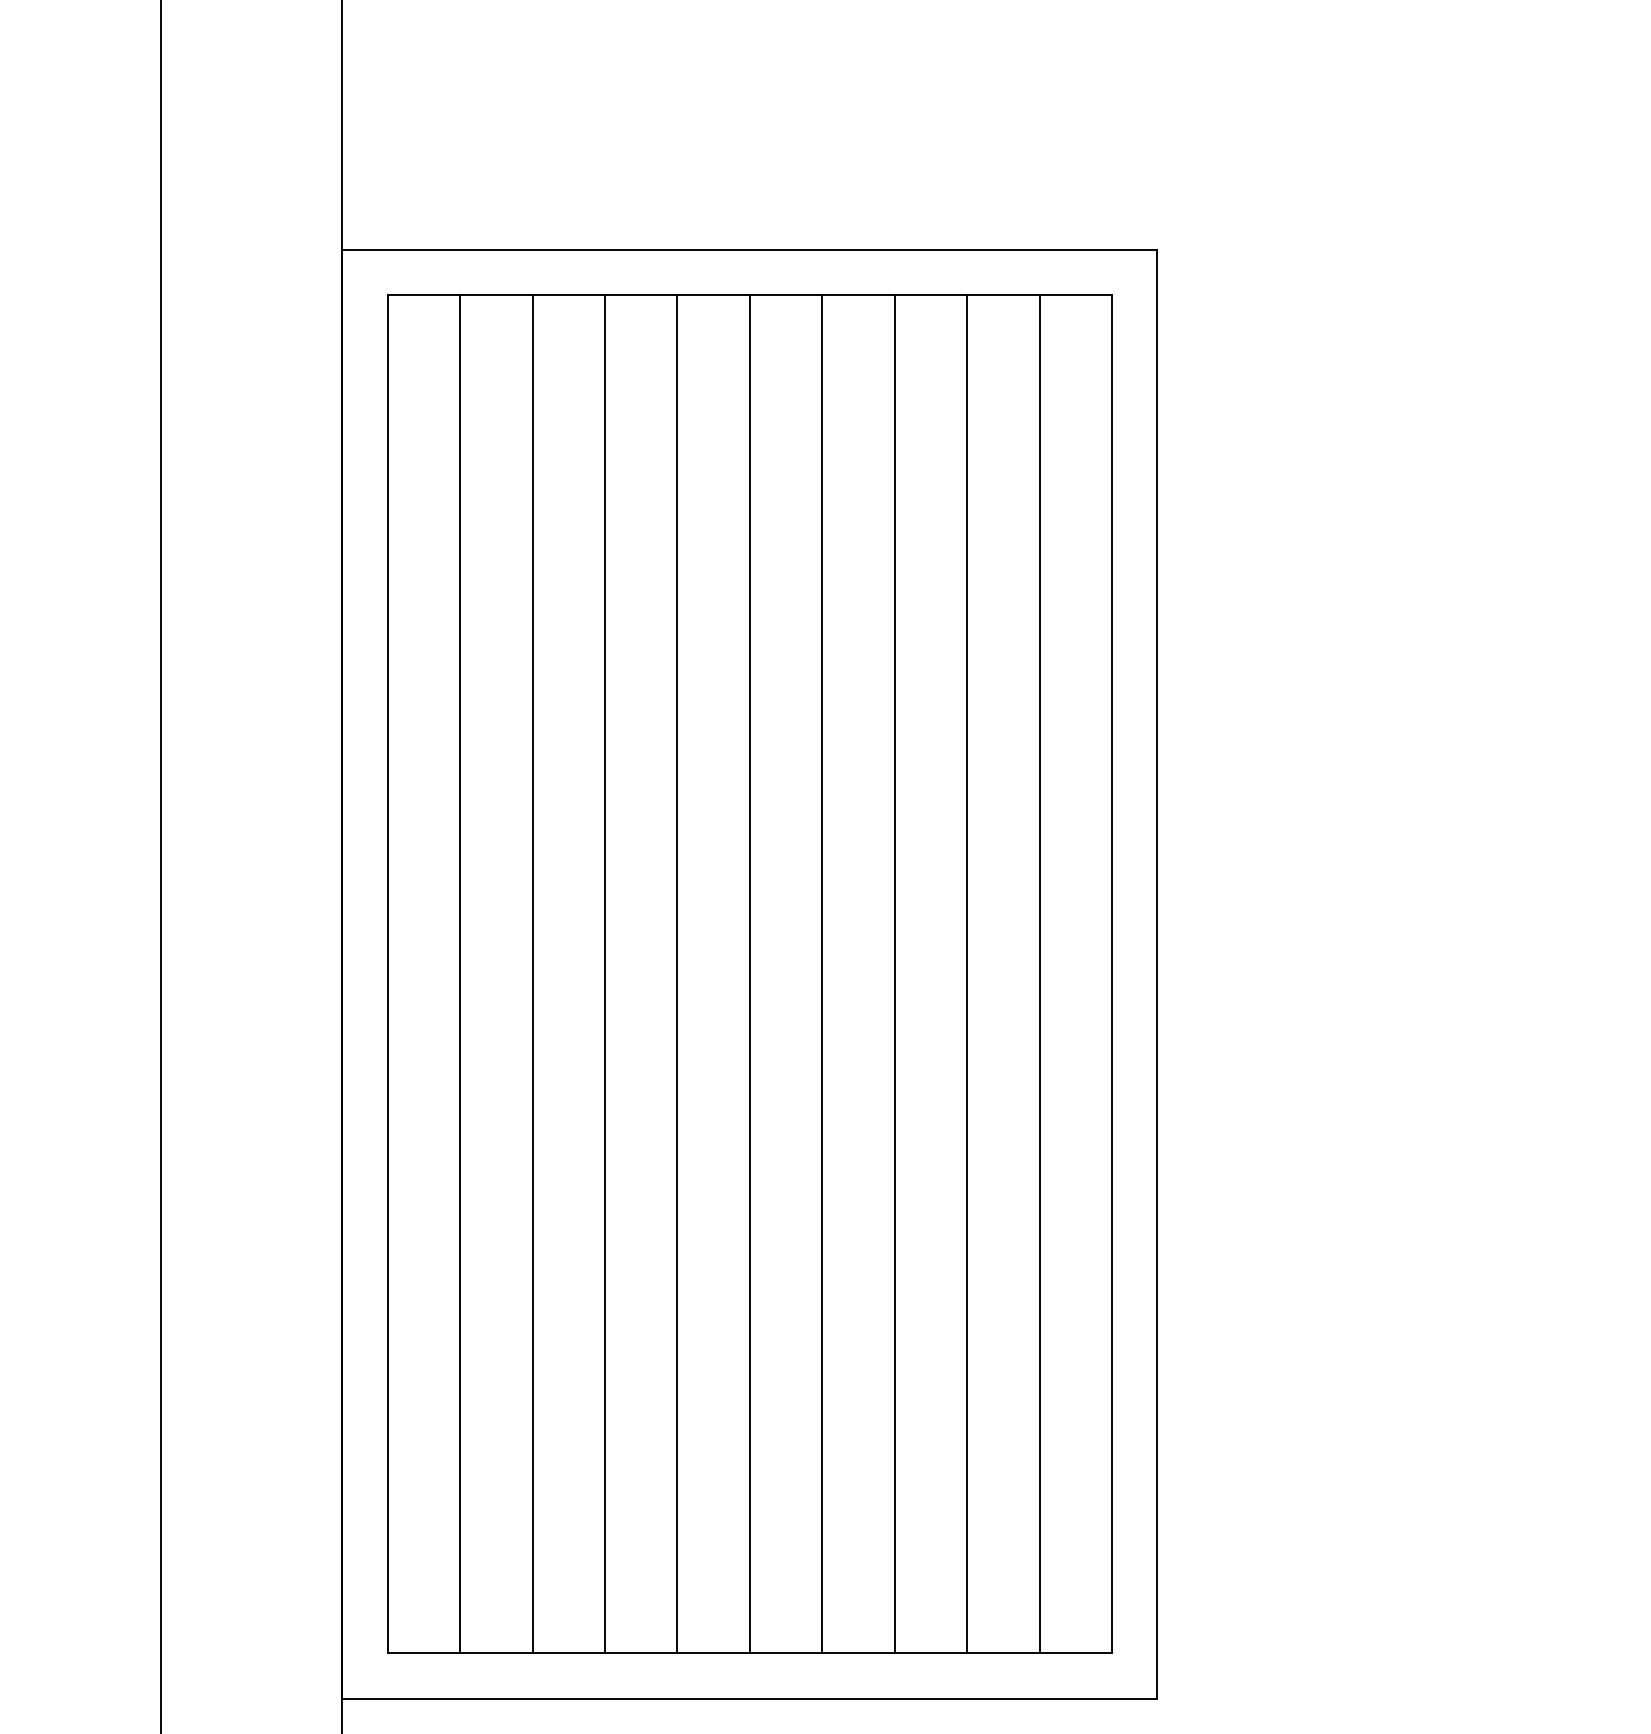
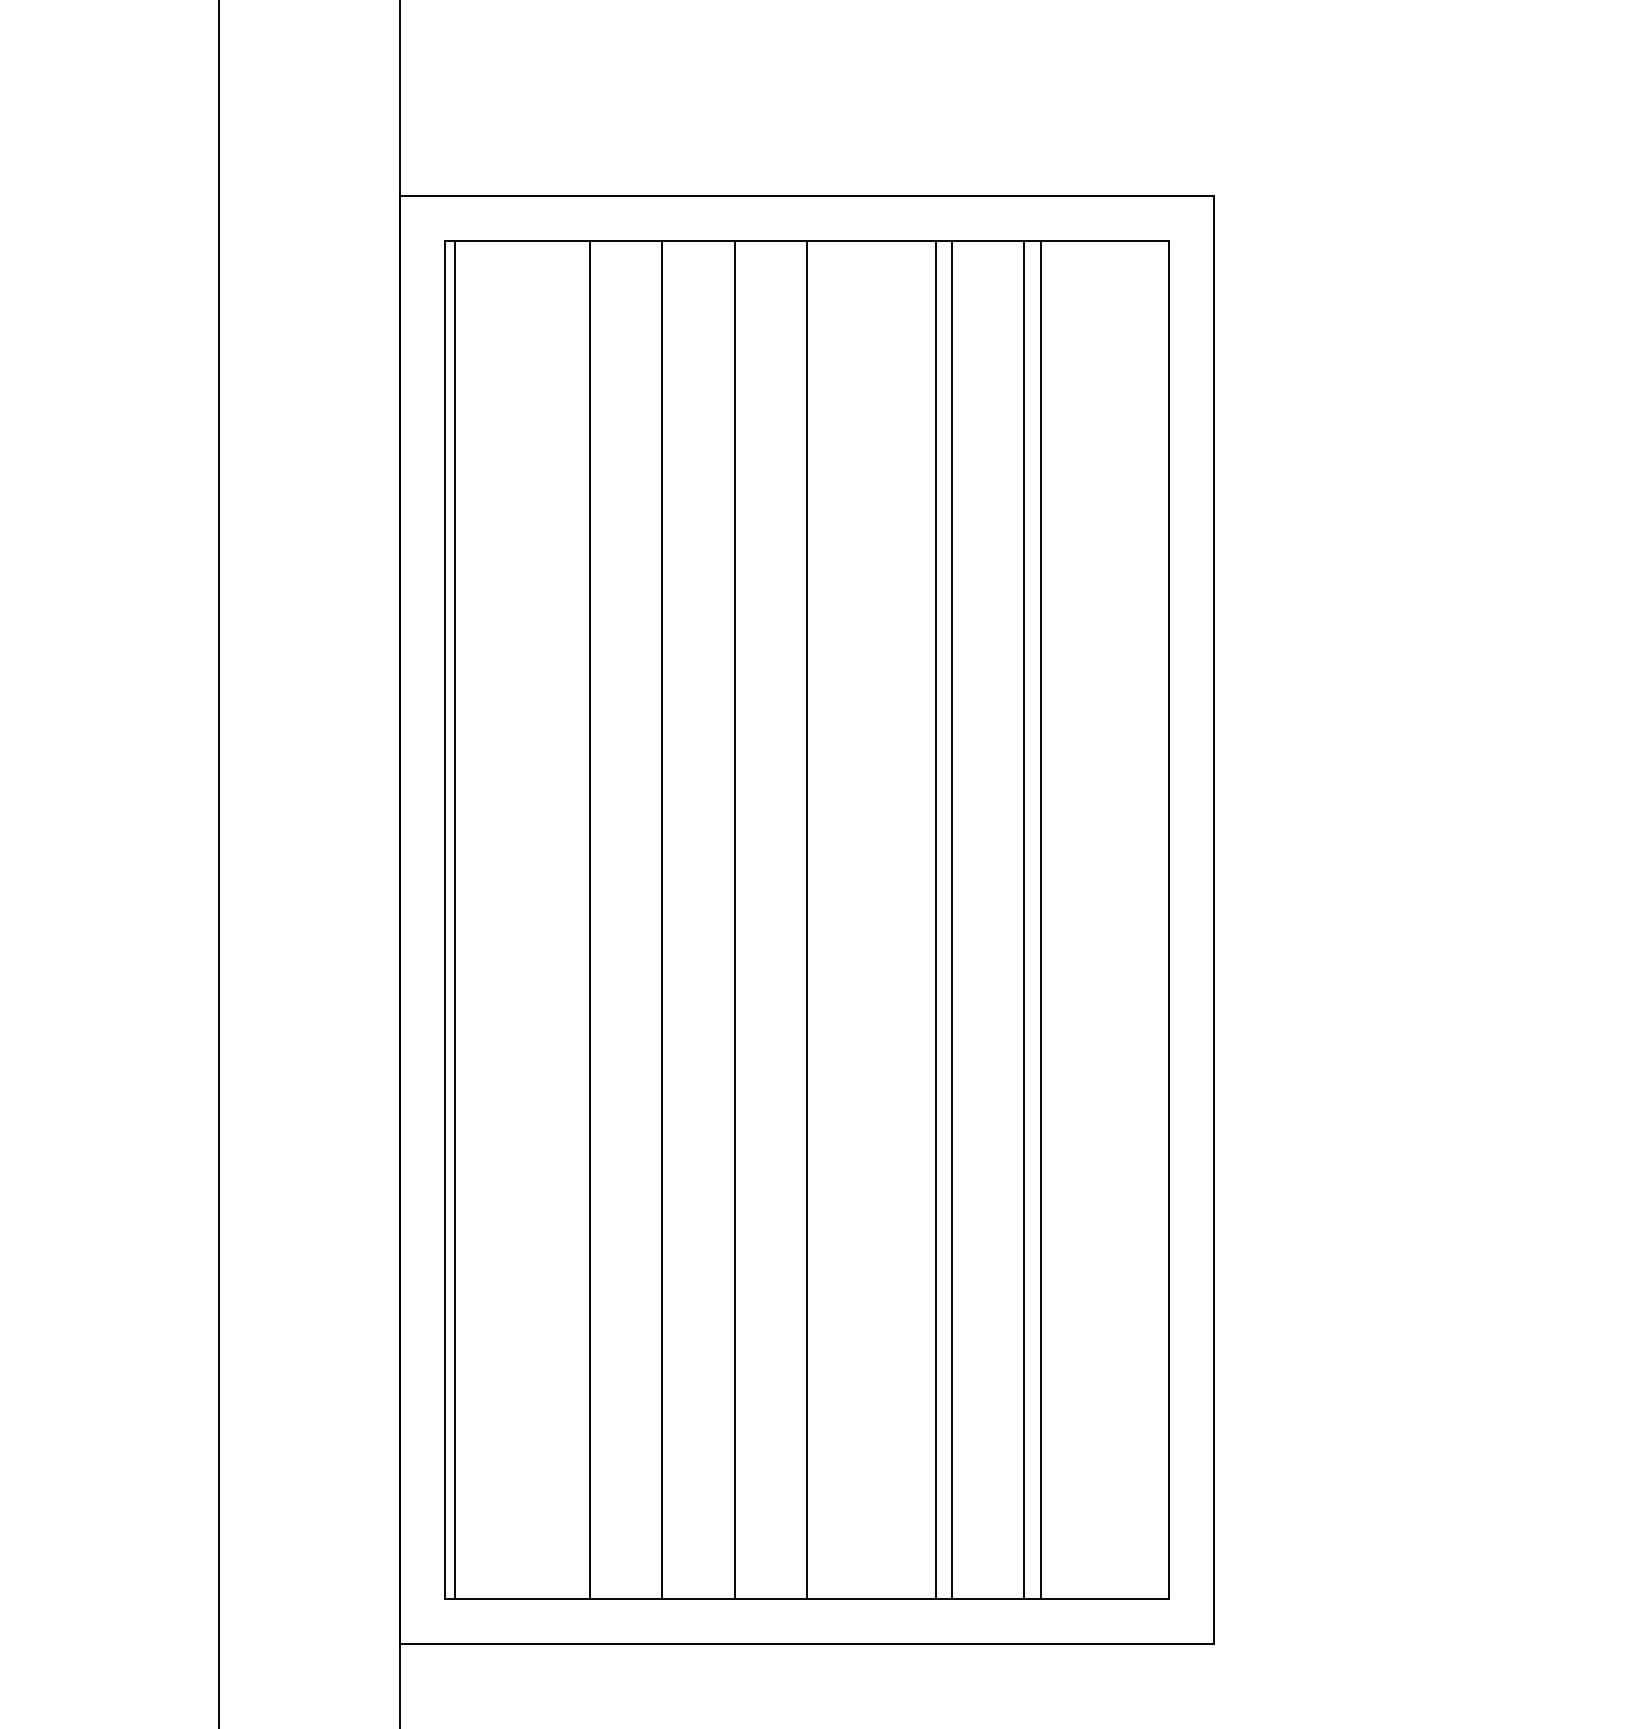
line: (460, 974) -> (455, 920), moved
line: (822, 974) -> (936, 920), moved
line: (1039, 974) -> (1040, 920), moved

